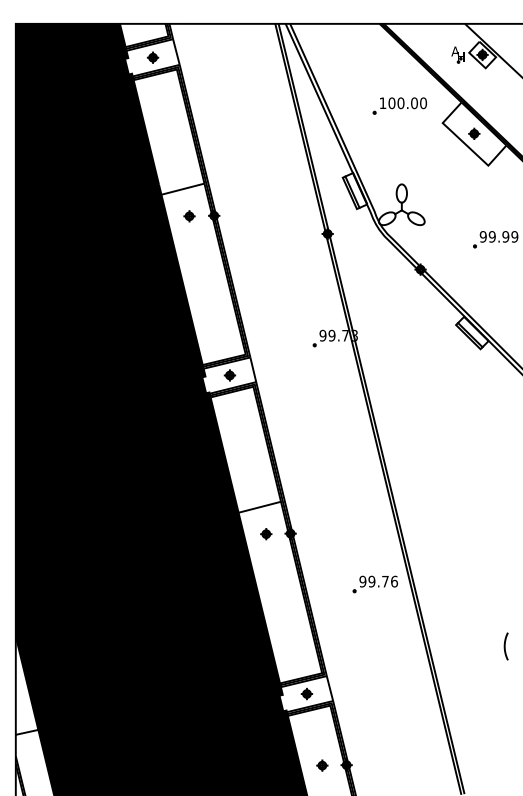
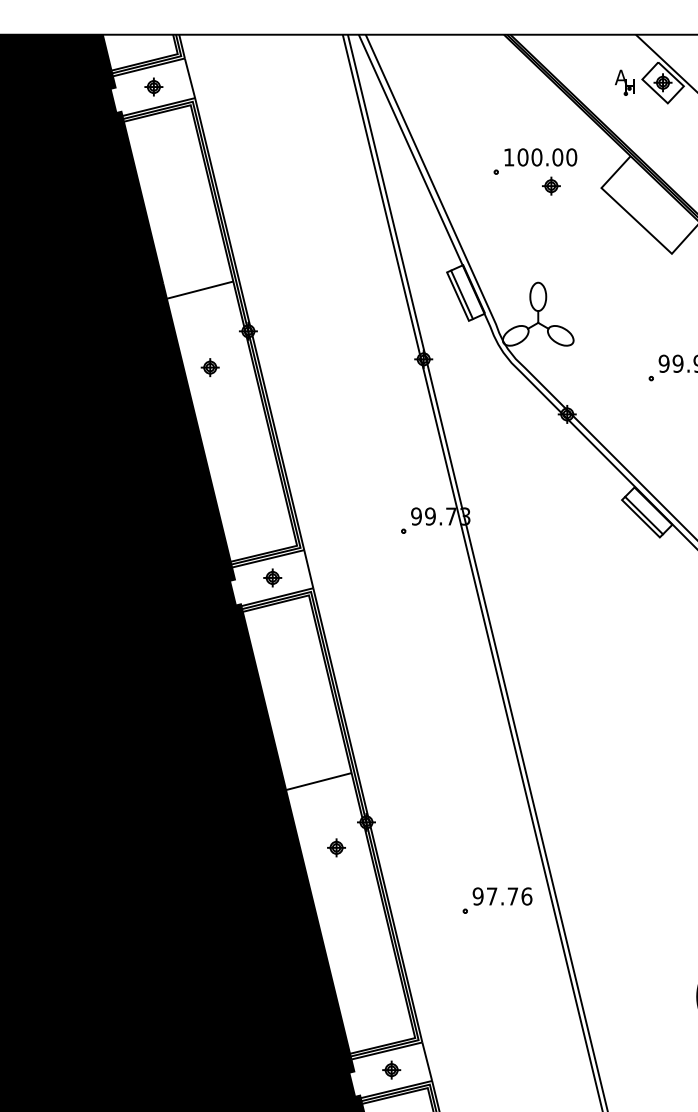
part: (474, 133) -> (551, 185), moved
part: (189, 216) -> (210, 367), moved
part: (266, 534) -> (336, 848), moved
text: (371, 581) -> (491, 896), 99.76 -> 97.76

